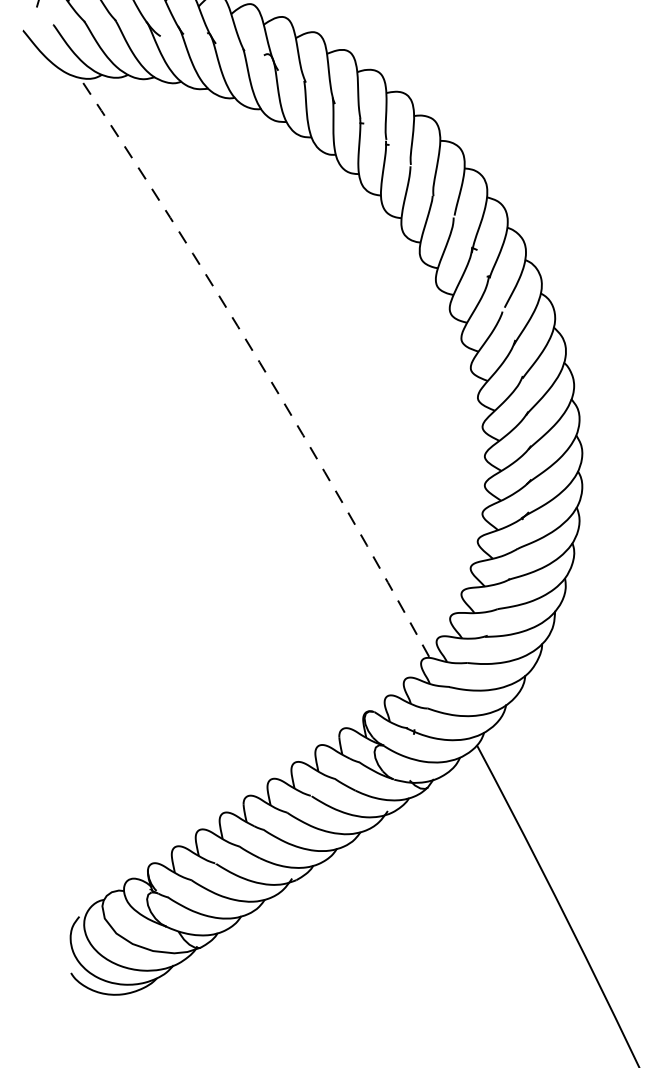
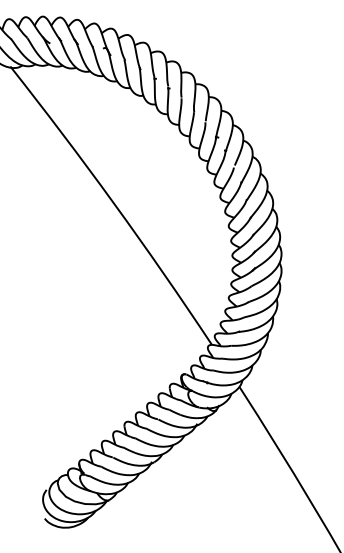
arc: (258, 362) -> (113, 203), dashed -> solid

